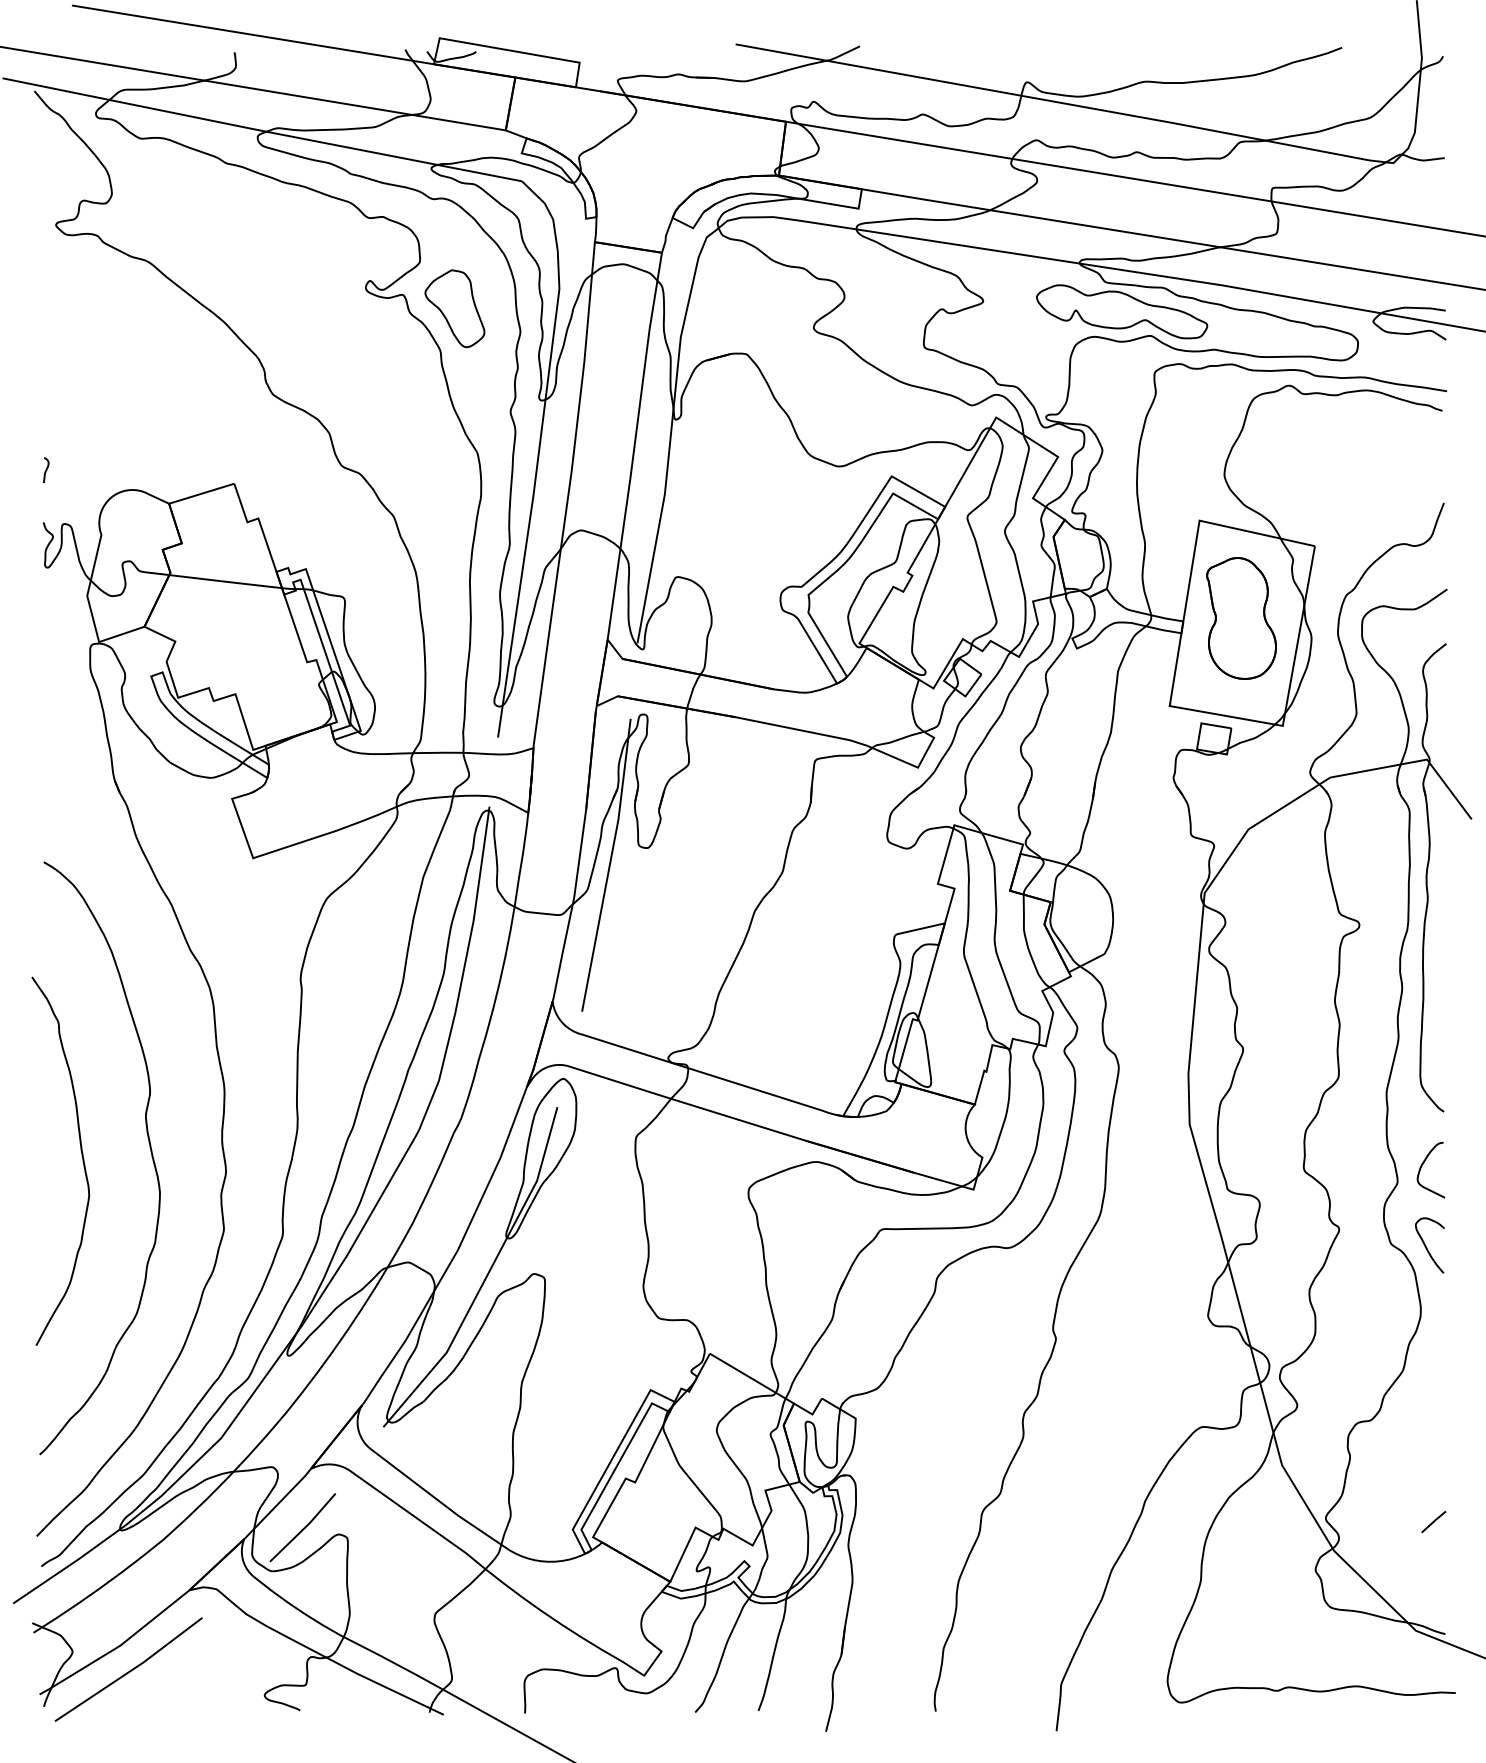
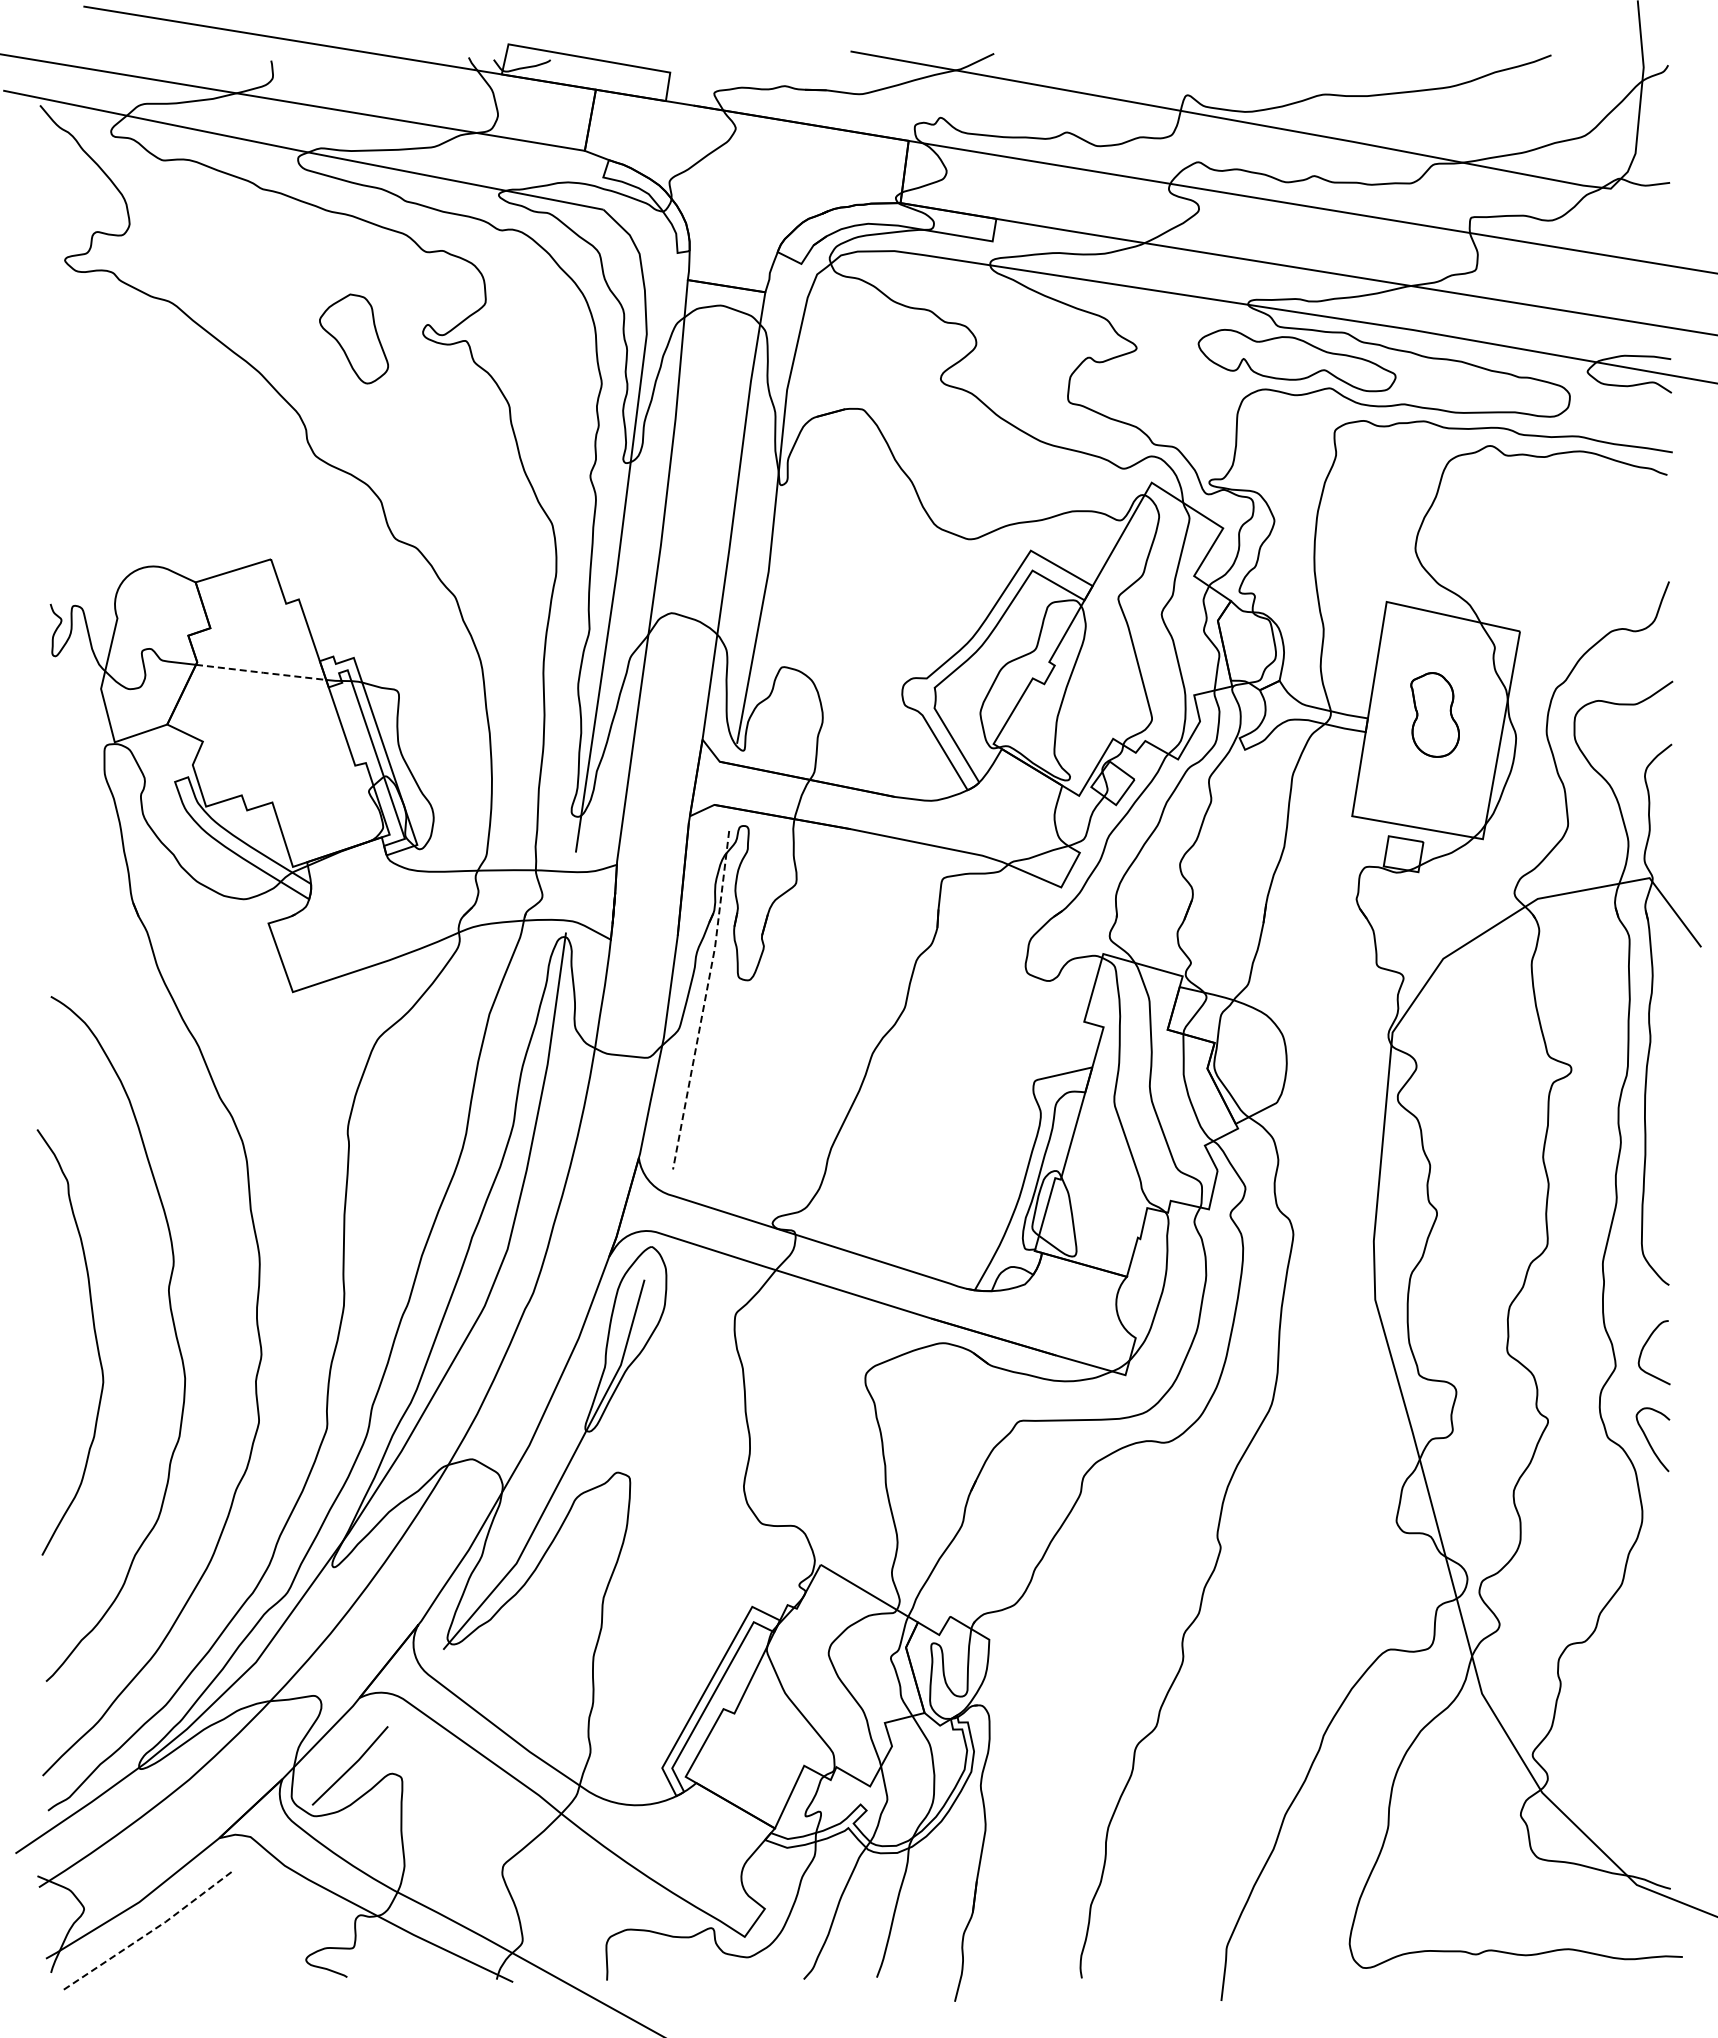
part: (454, 308) -> (353, 338), moved
curve: (46, 470) -> (53, 543), removed
line: (226, 581) -> (261, 672), solid -> dashed
part: (1240, 618) -> (1434, 714), size x0.6
line: (609, 865) -> (704, 1000), solid -> dashed
line: (1433, 1521) -> (1657, 1758), removed
line: (130, 1670) -> (150, 1931), solid -> dashed

